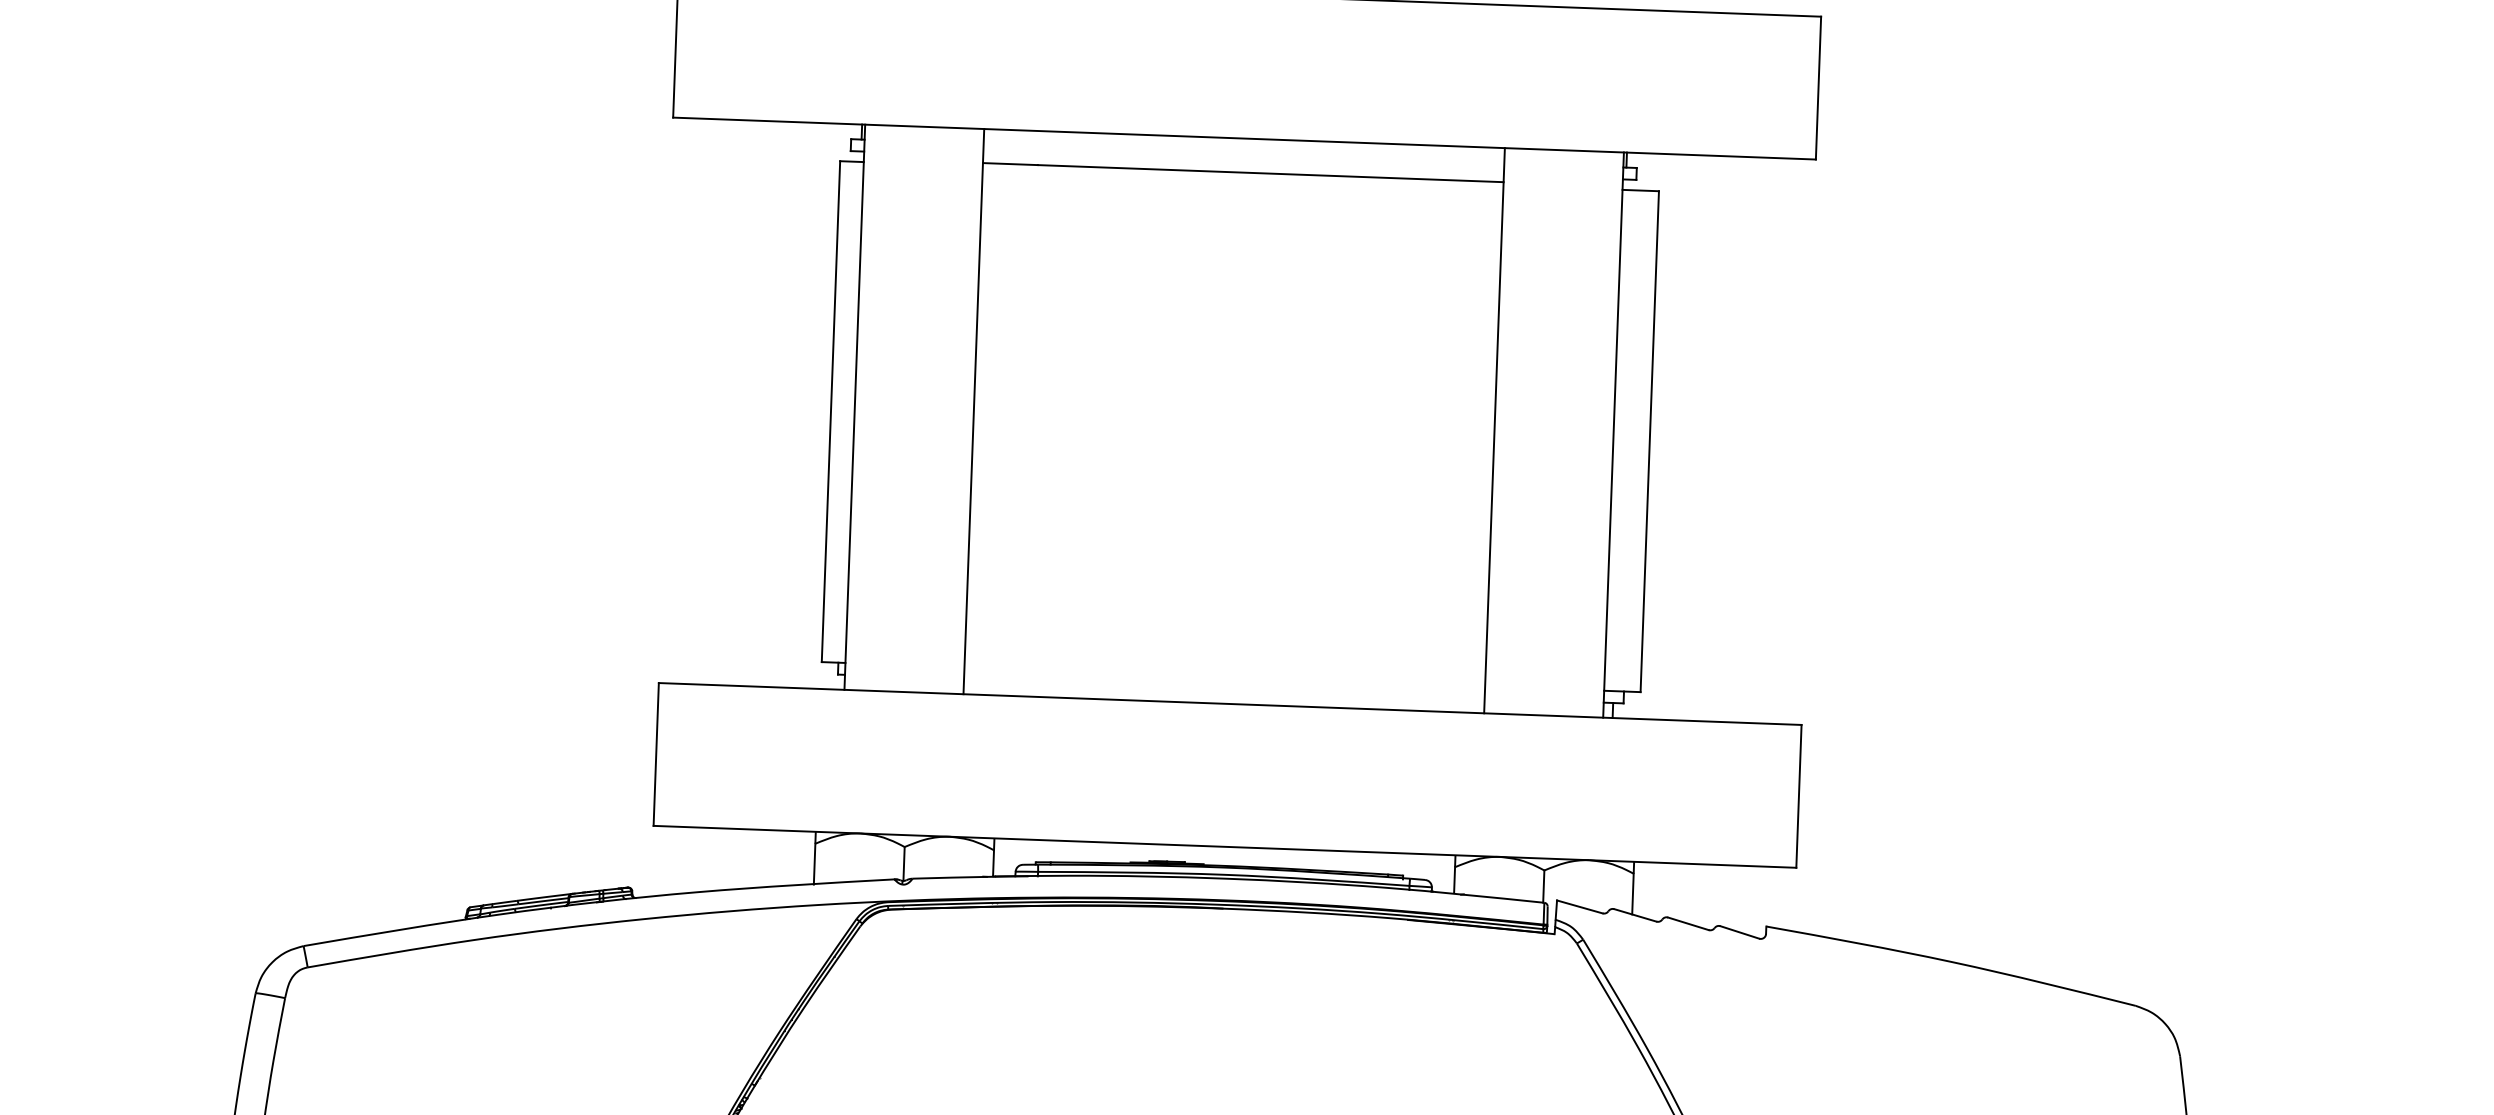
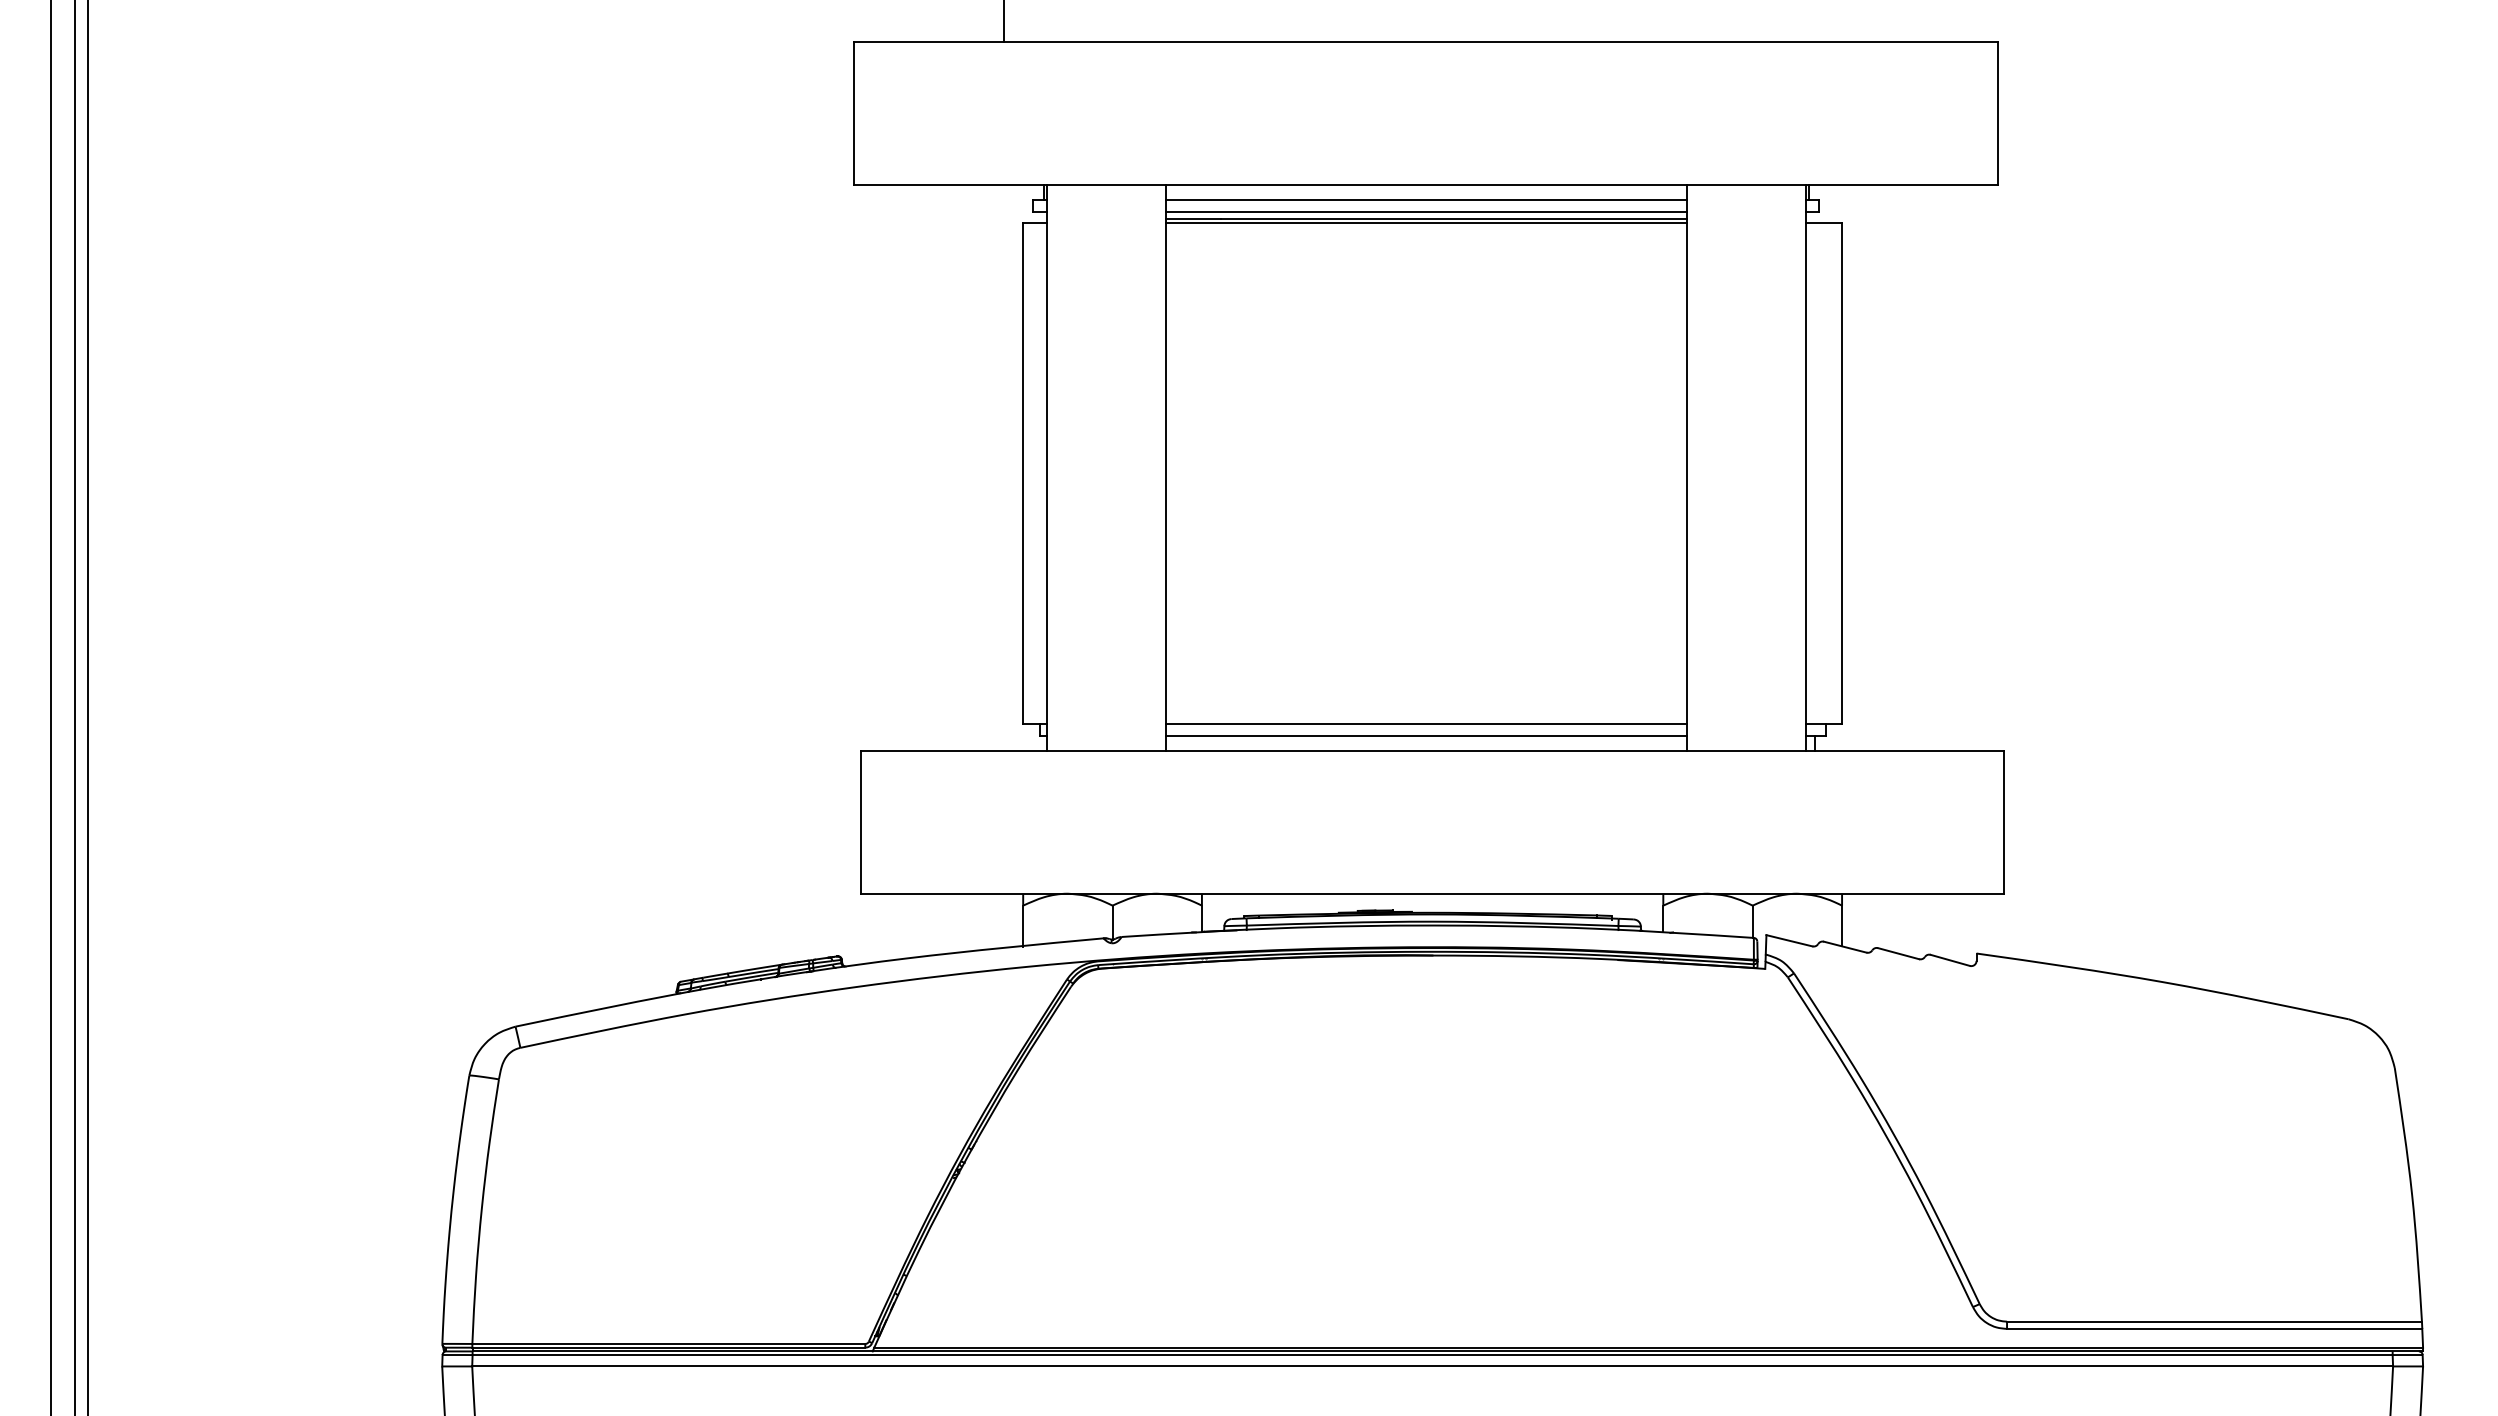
line: (1243, 153) -> (1425, 200), added
line: (1242, 165) -> (1425, 212), added
line: (1243, 175) -> (1426, 222), added
line: (1225, 676) -> (1426, 723), added
line: (1223, 688) -> (1425, 735), added

